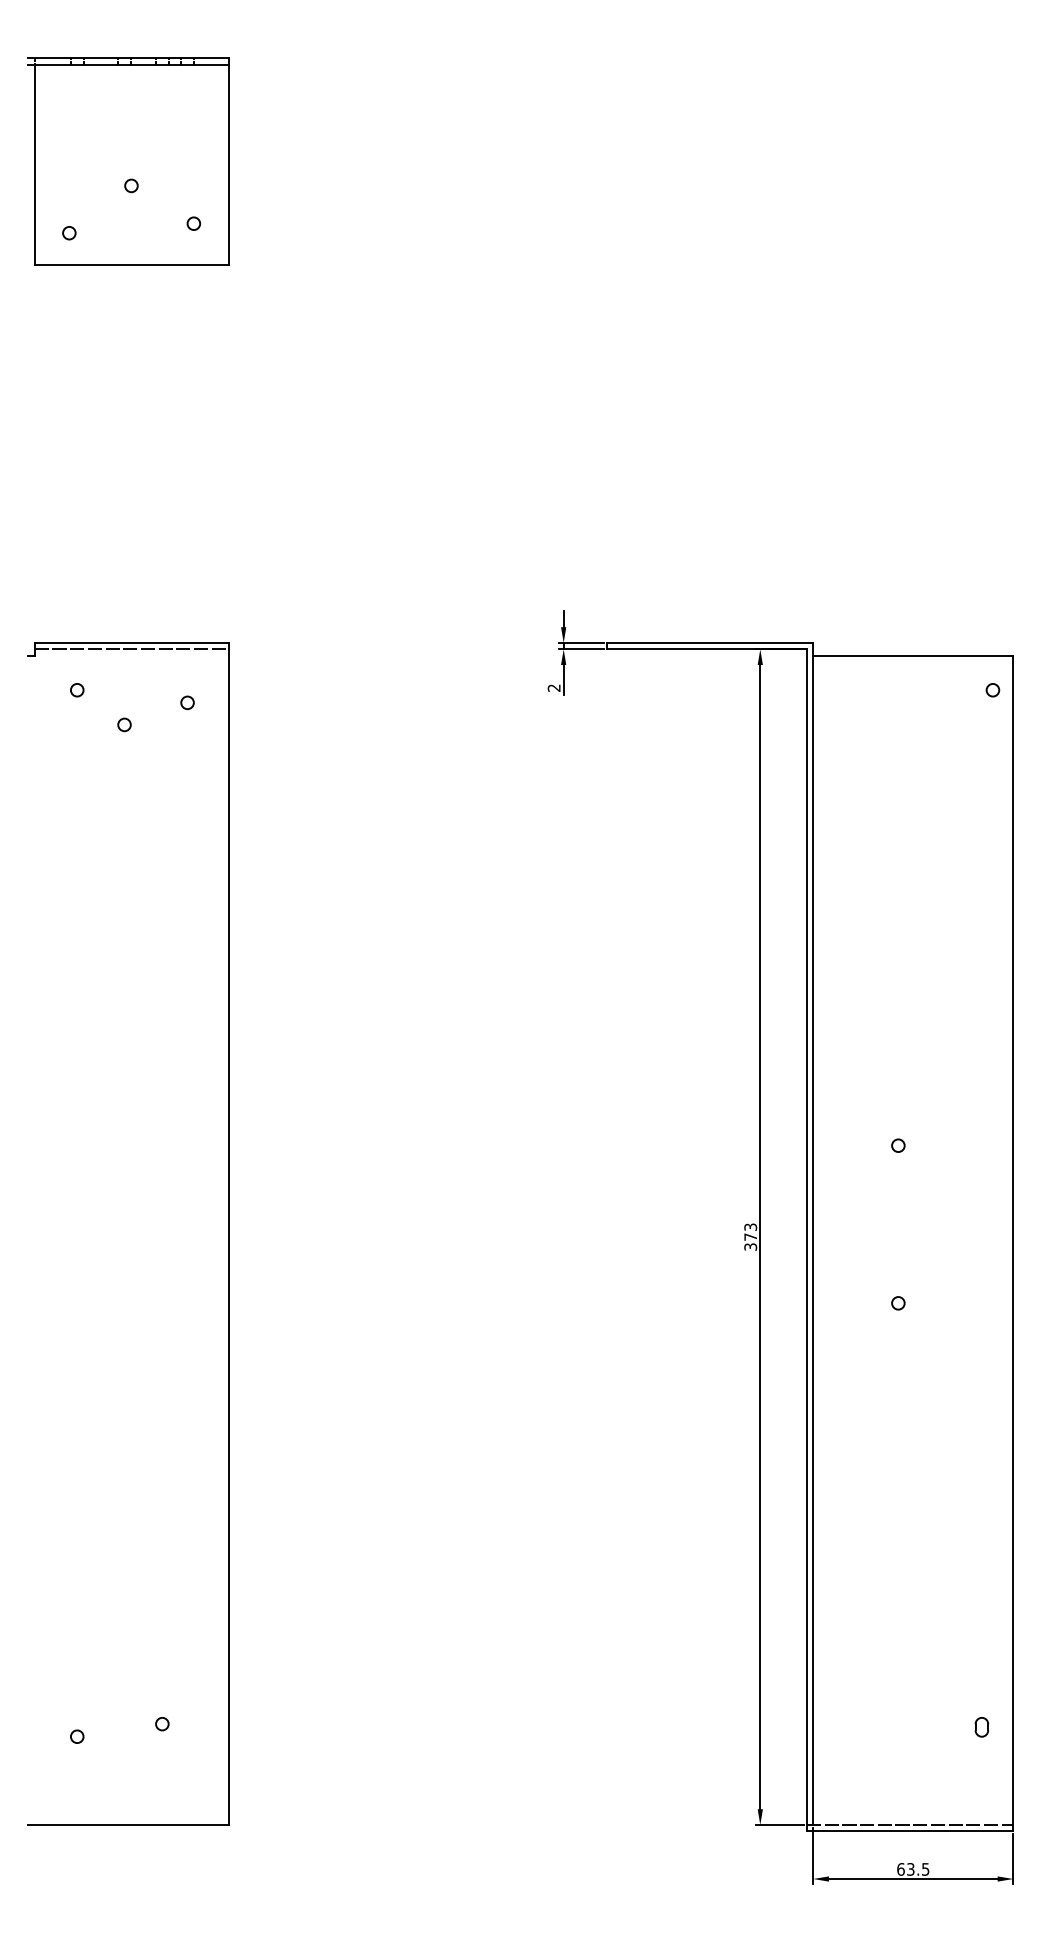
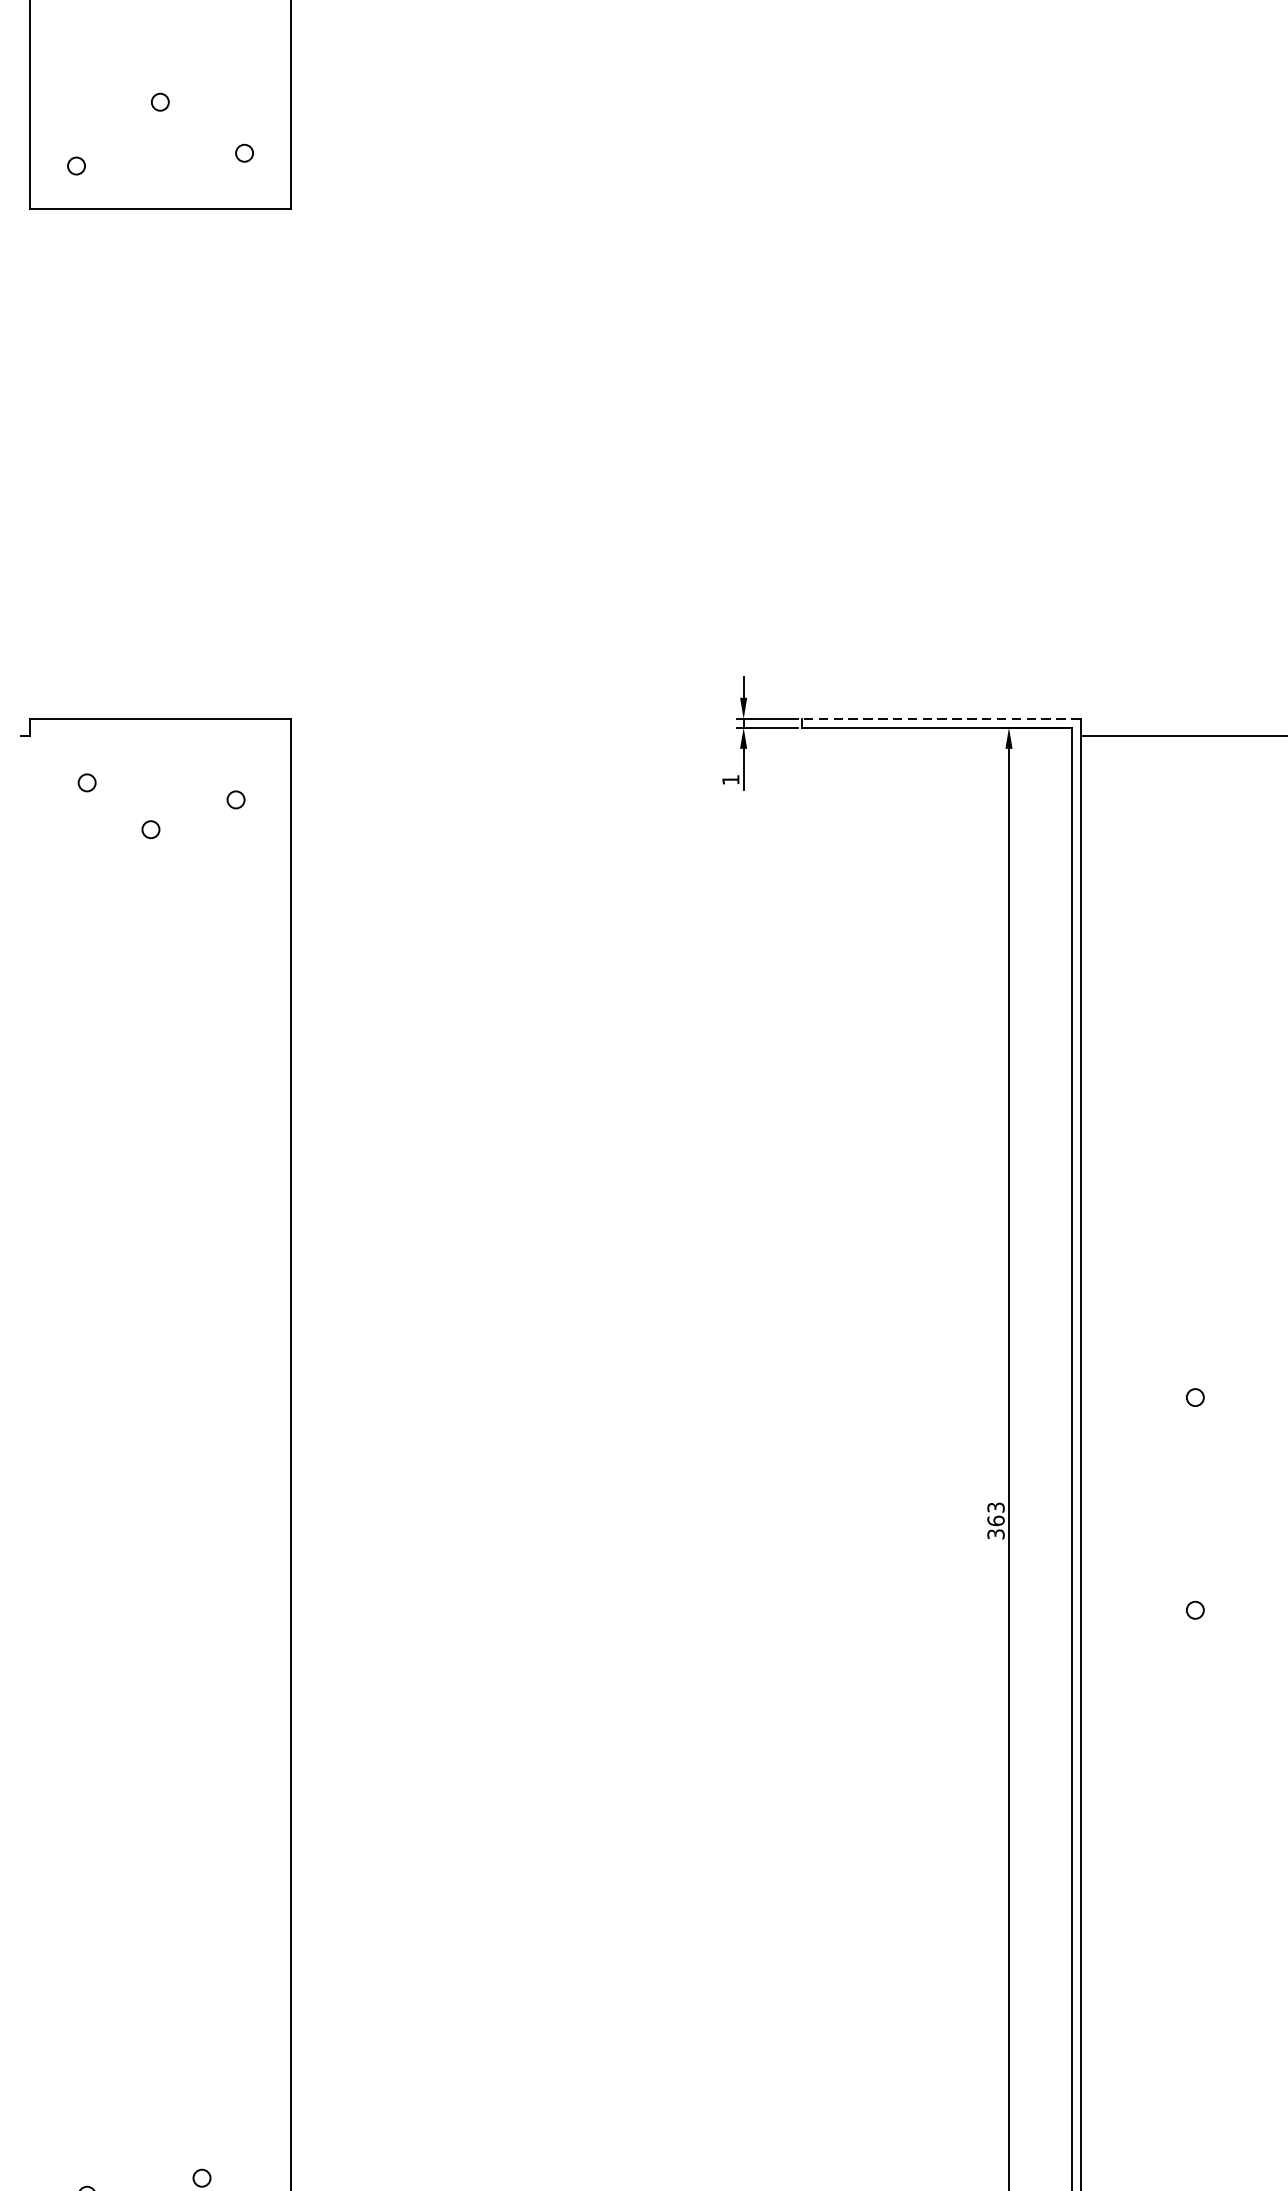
line: (709, 642) -> (940, 718), solid -> dashed
line: (131, 649) -> (160, 727), removed
text: (553, 687) -> (729, 779), 2 -> 1
text: (750, 1236) -> (995, 1520), 373 -> 363

